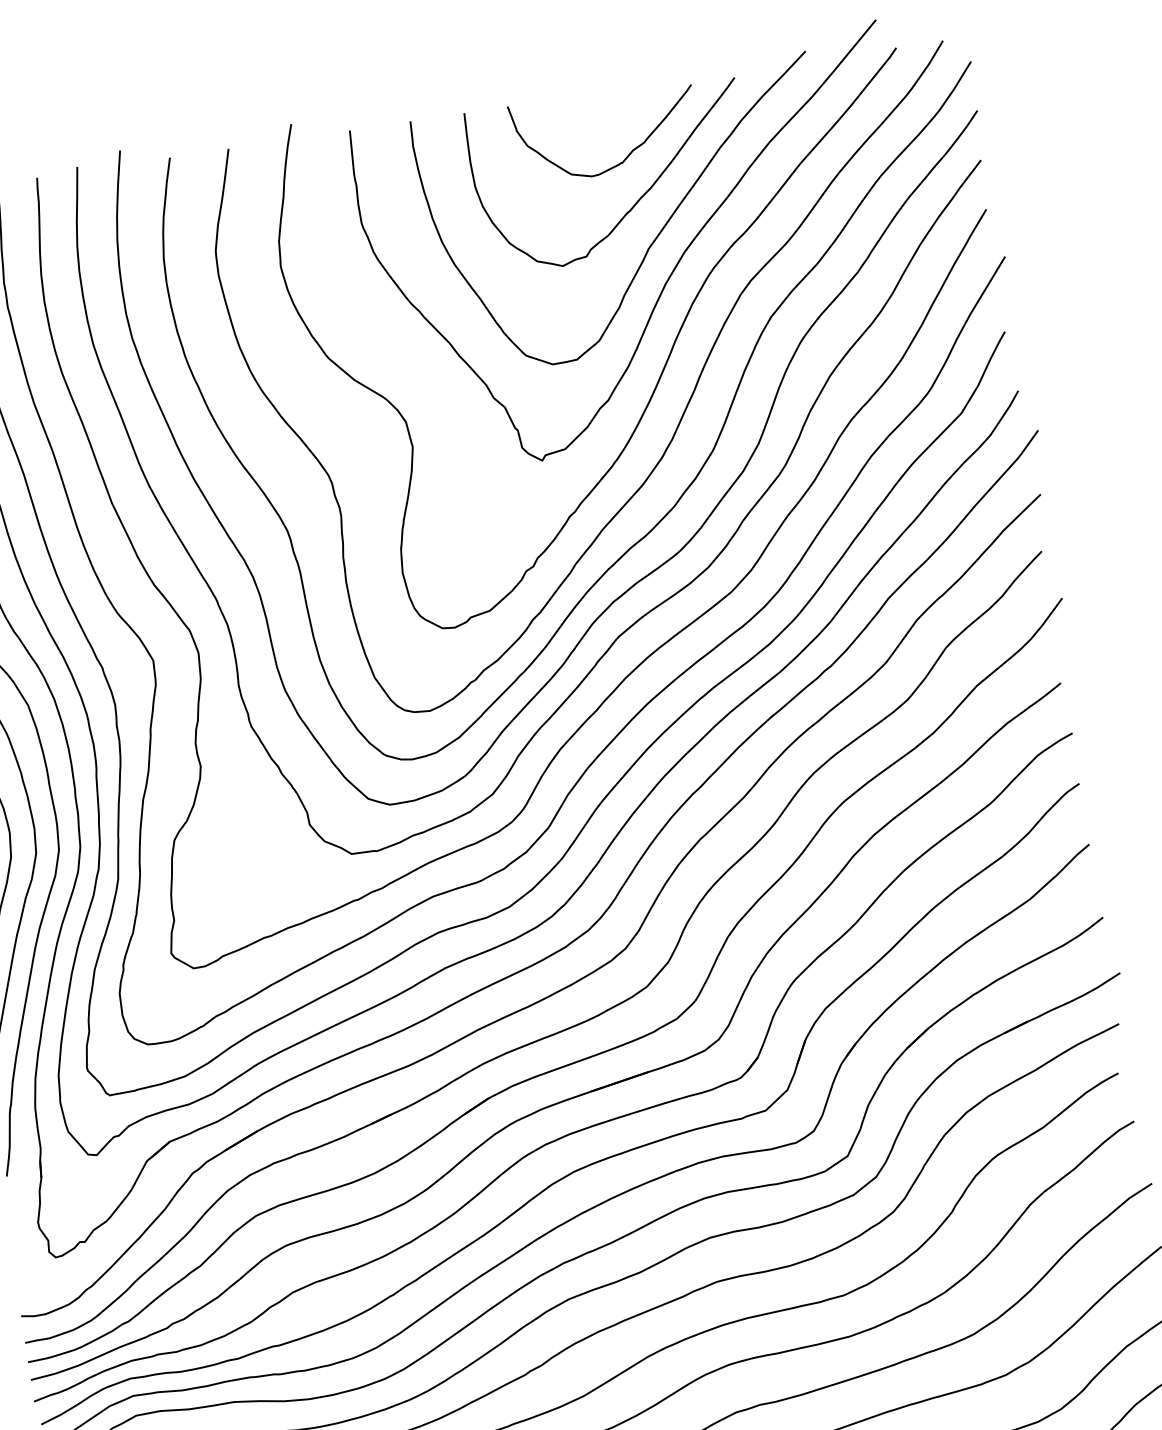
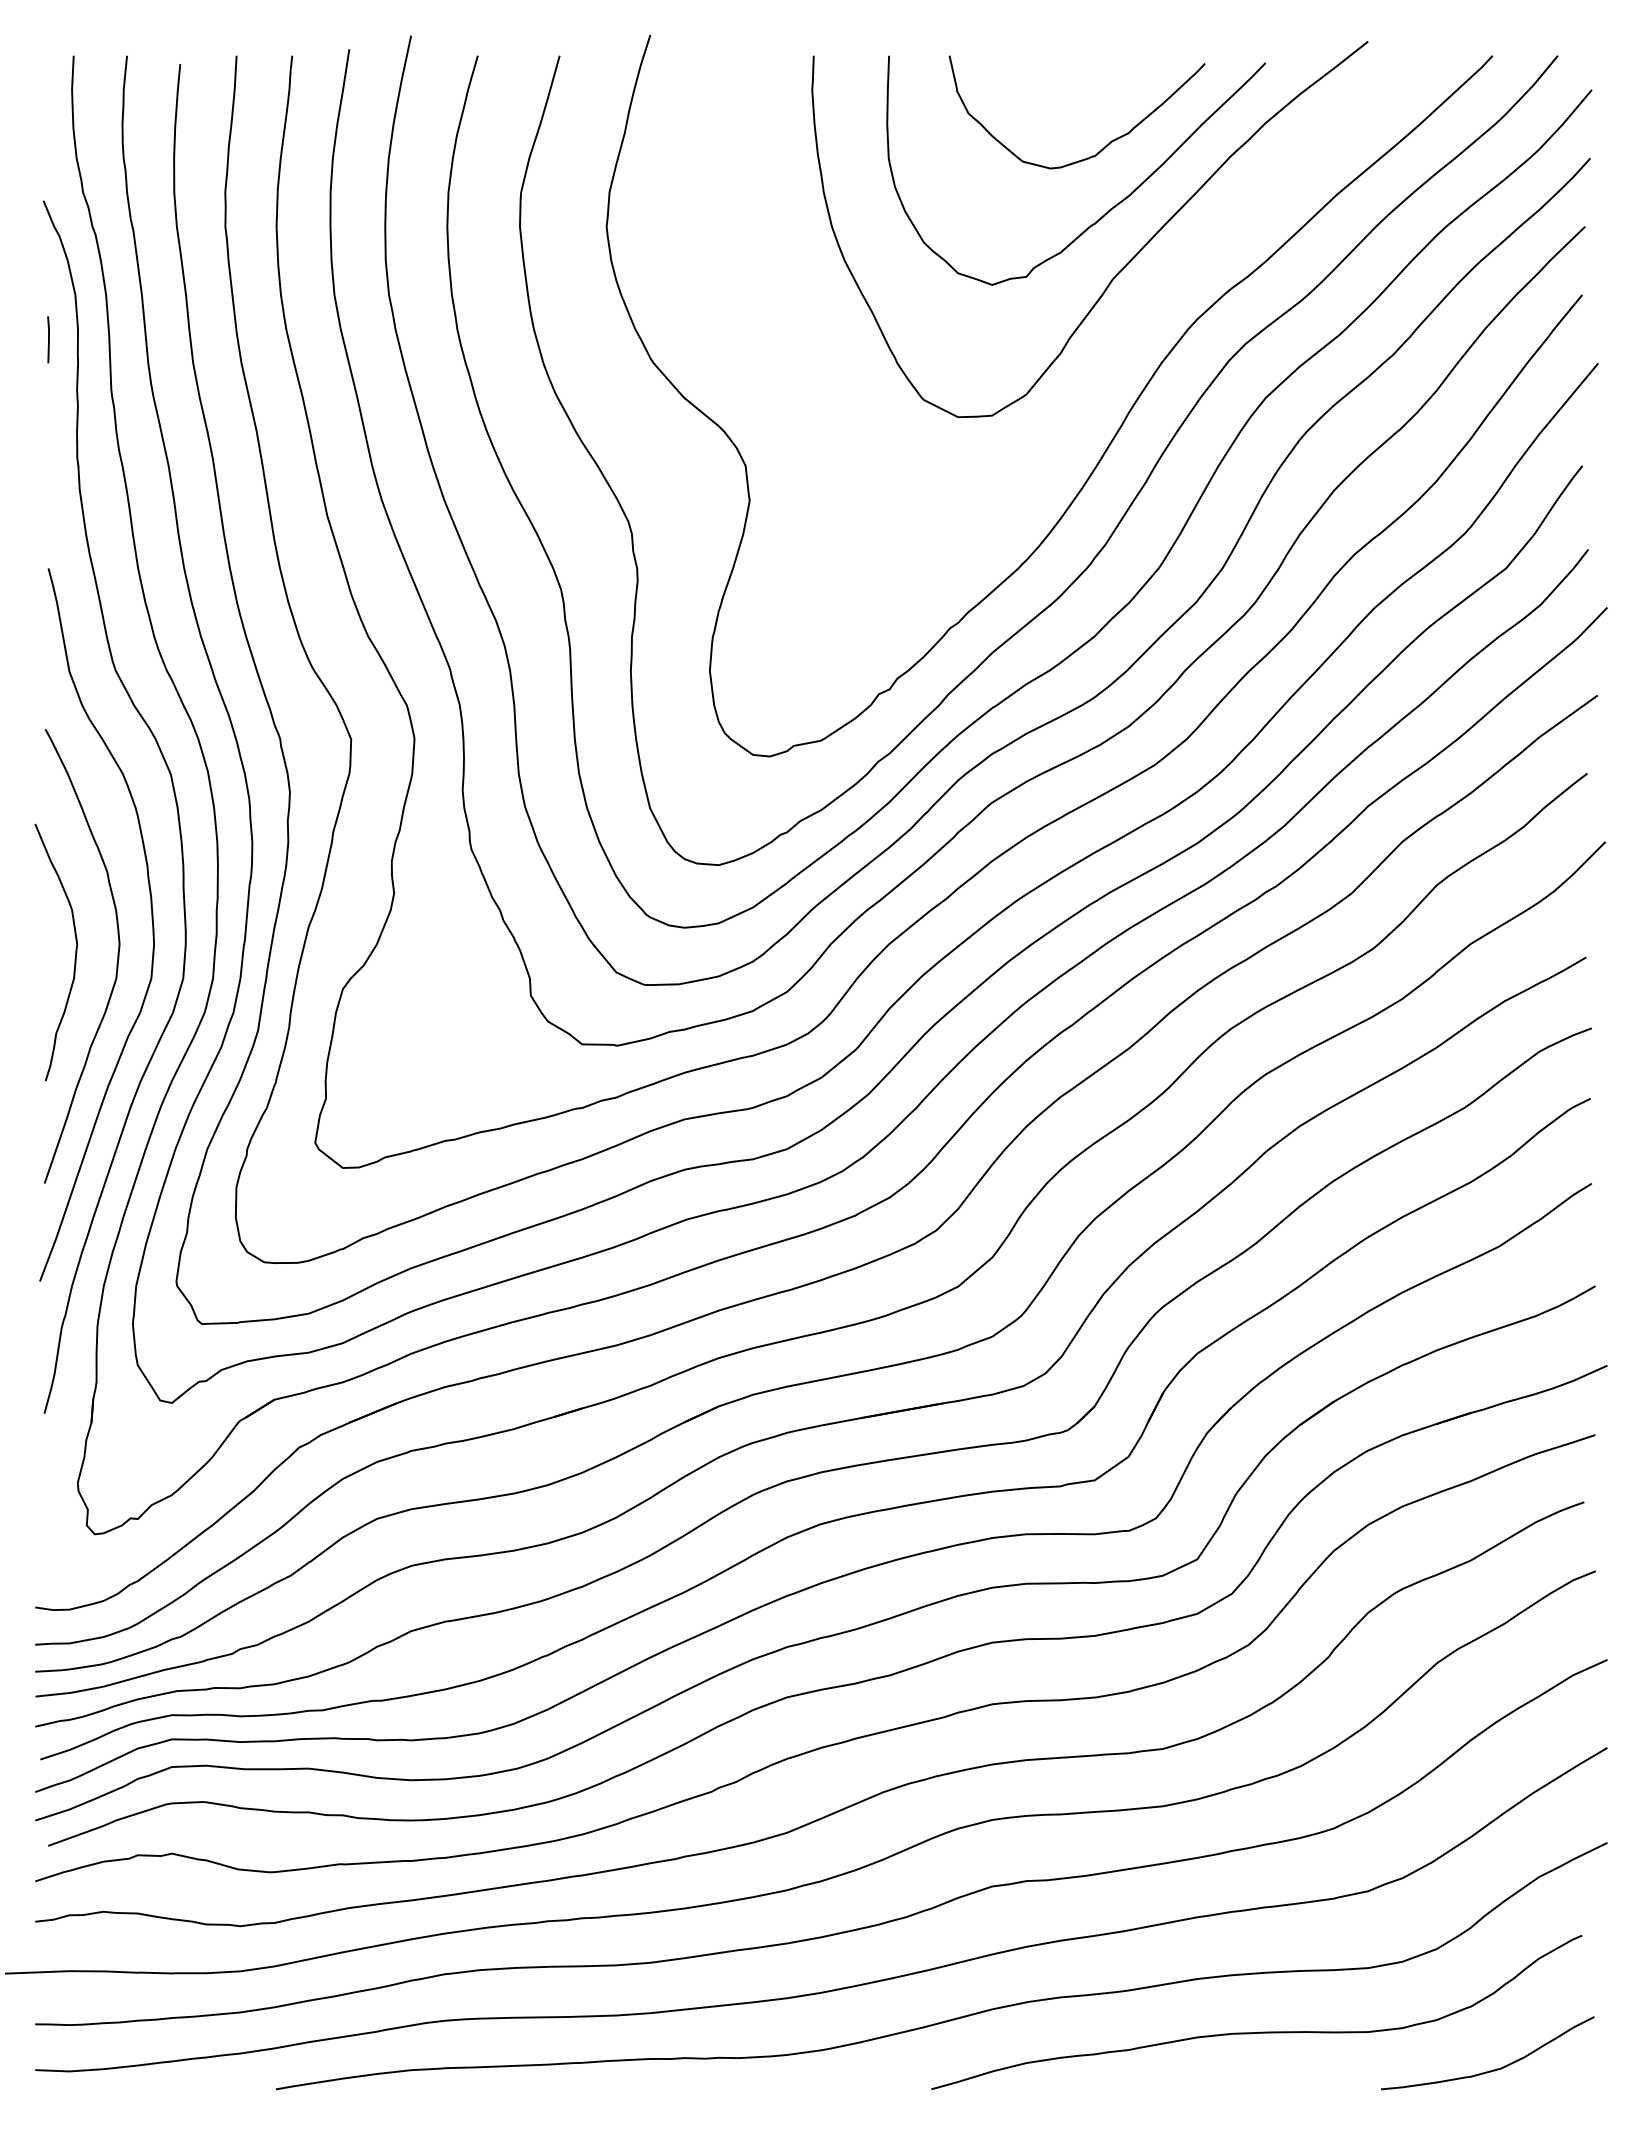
curve: (672, 271) -> (1140, 314), removed

